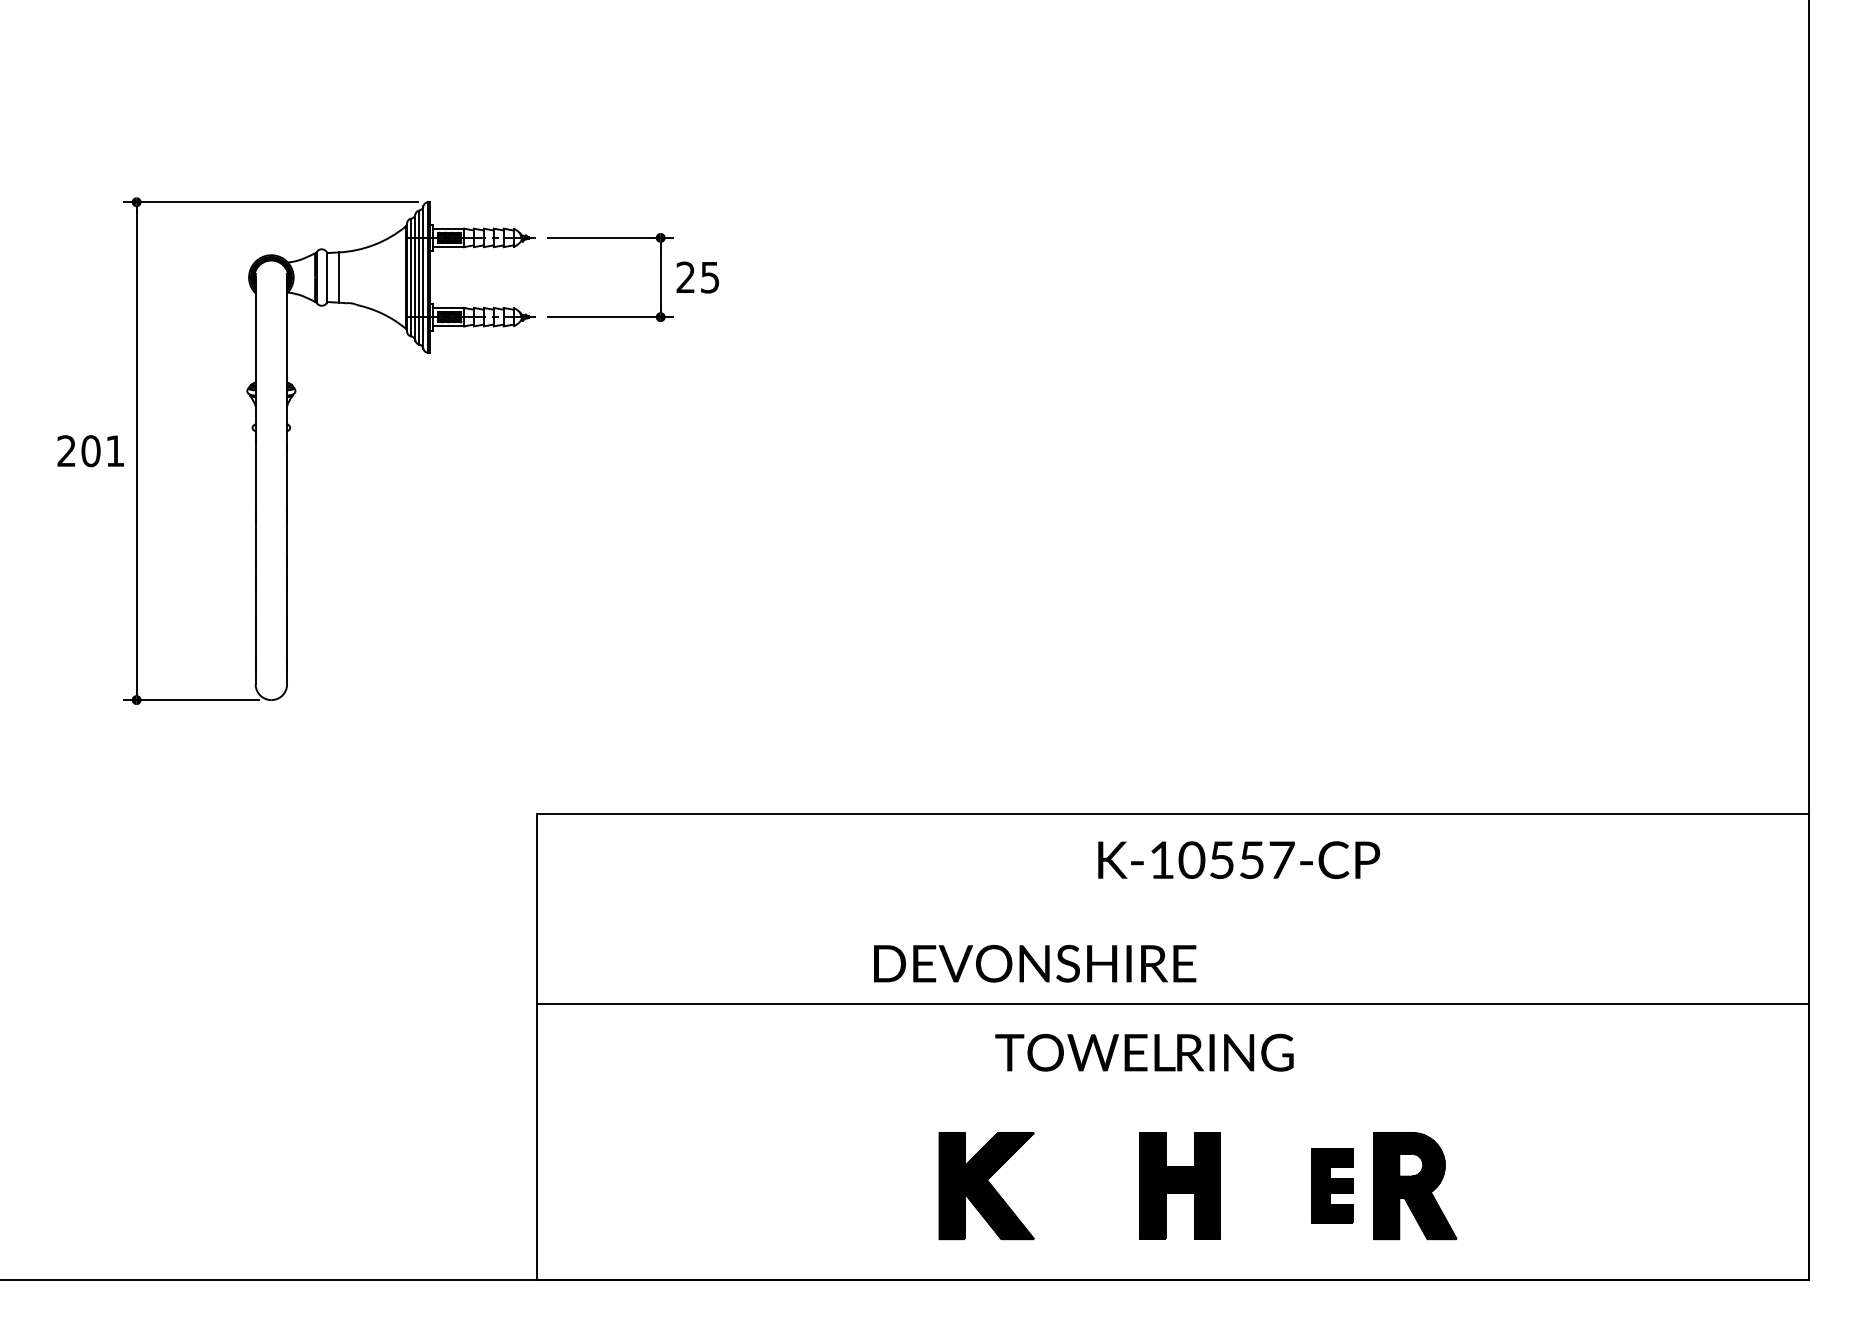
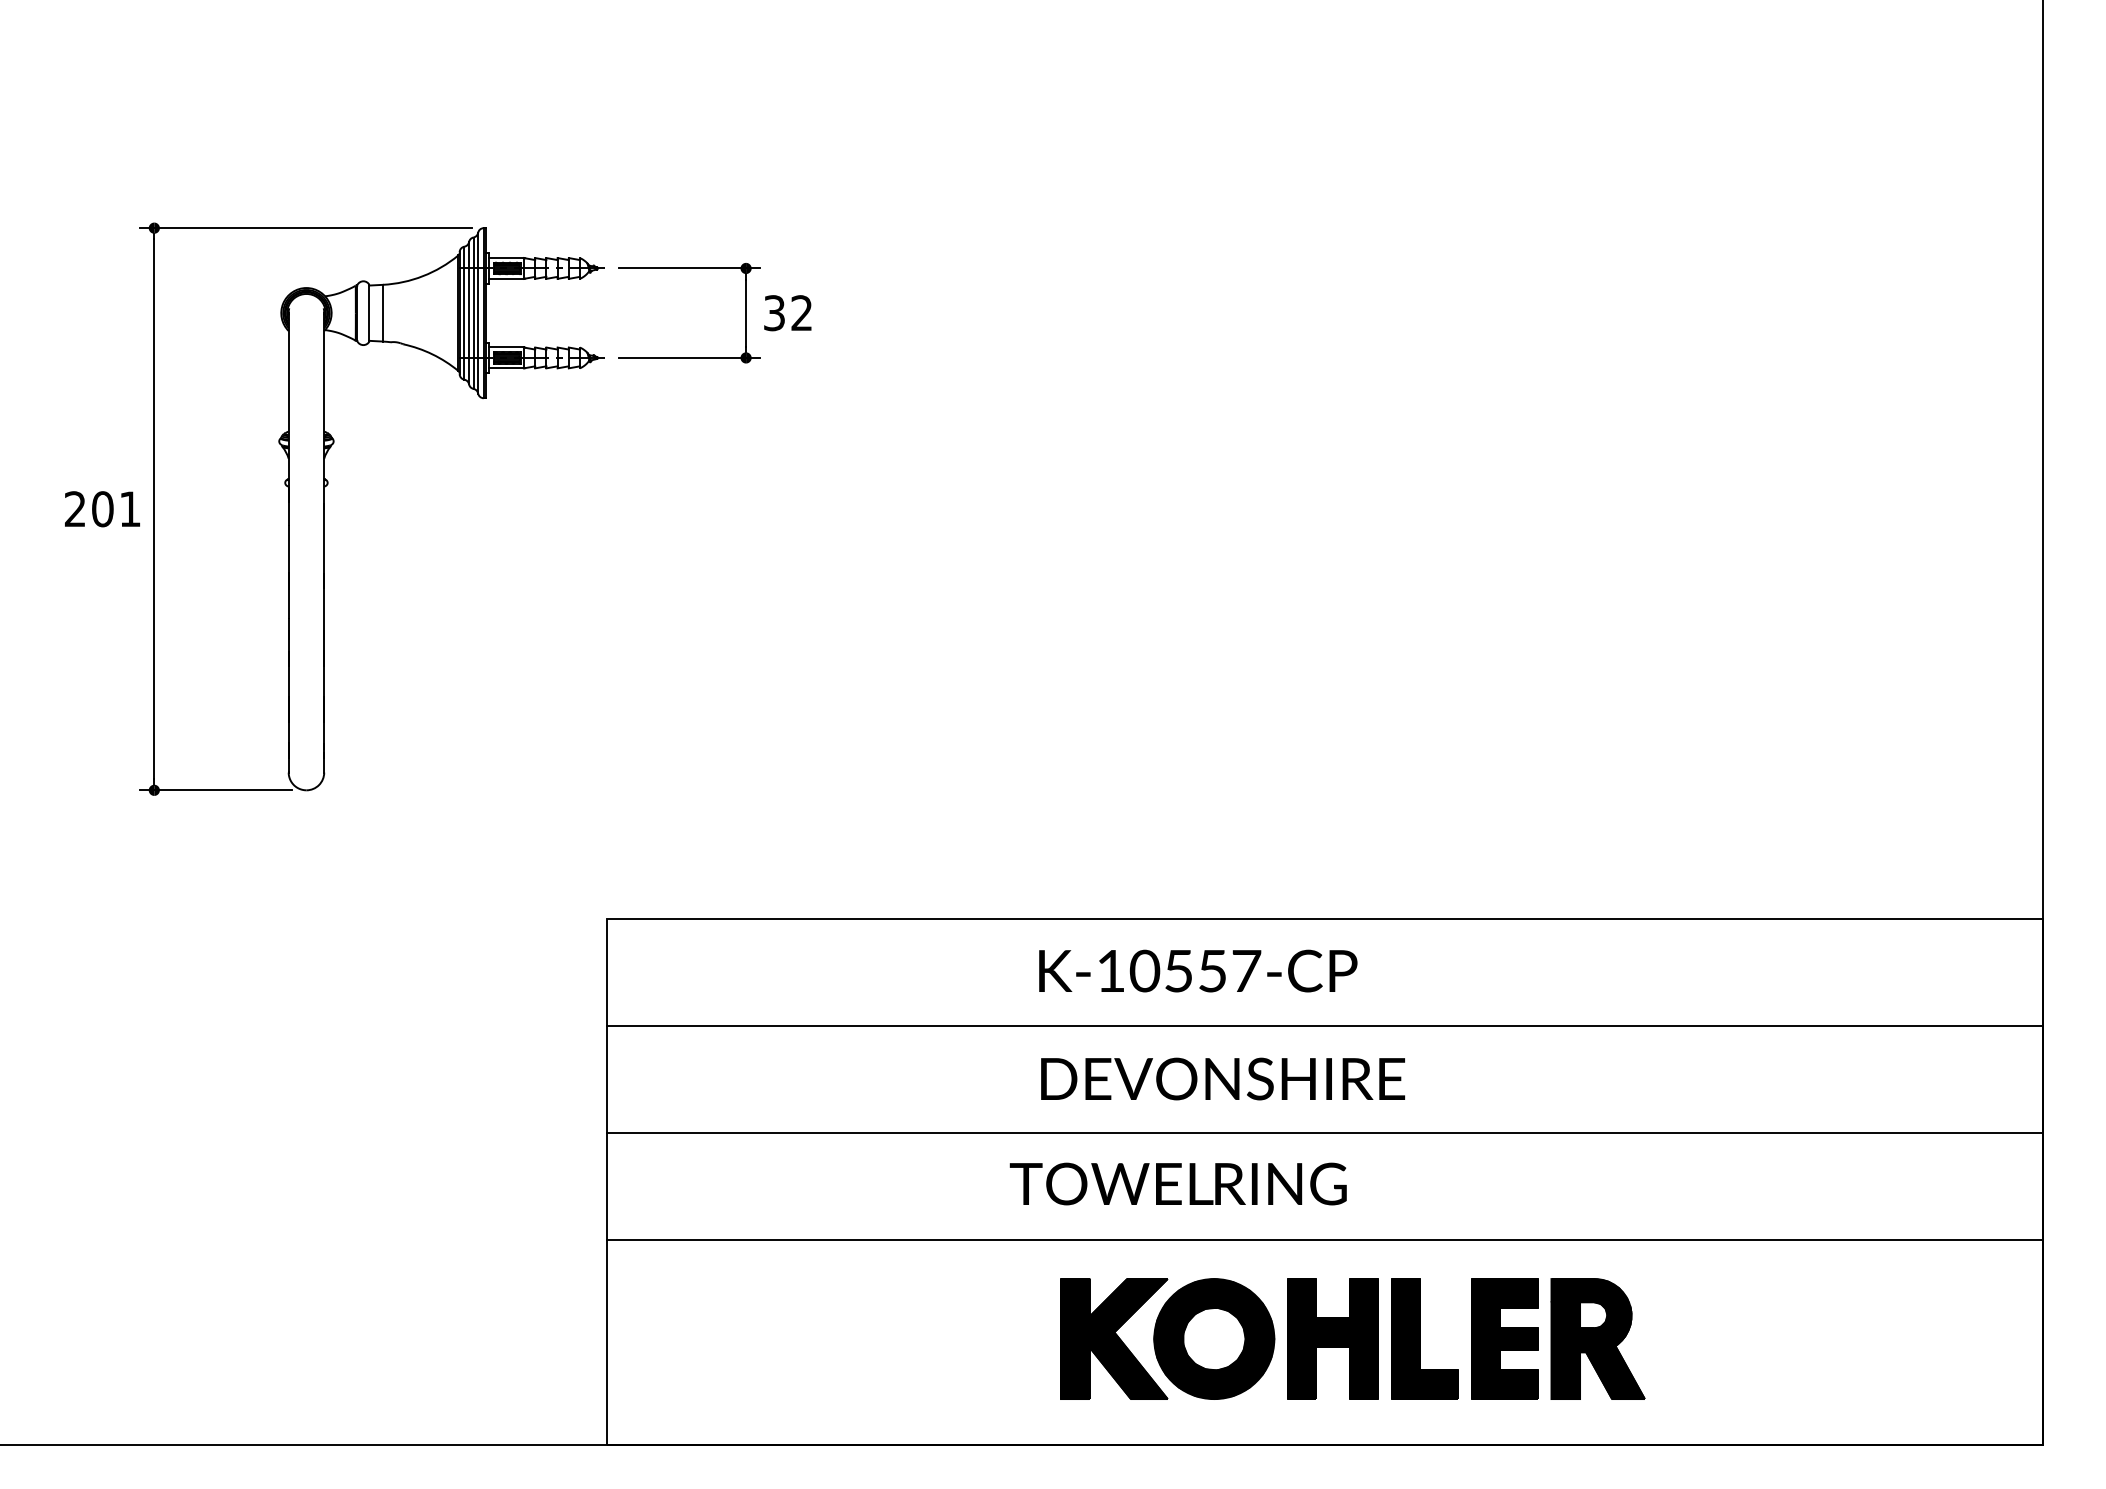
text: (697, 277) -> (787, 313), 25 -> 32
text: (1239, 859) -> (1198, 970), moved
line: (1173, 908) -> (1325, 1025), added
text: (1035, 963) -> (1223, 1078), moved
text: (1144, 1052) -> (1178, 1183), moved
line: (1173, 1098) -> (1325, 1240), added
part: (1261, 1185) -> (1424, 1338), added
part: (1332, 1185) -> (1504, 1338), size x1.43
part: (1075, 1186) -> (1214, 1339), added

